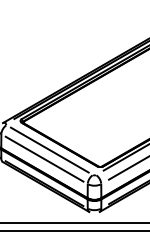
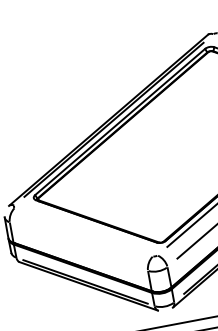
line: (49, 149) -> (83, 231), removed
line: (44, 158) -> (78, 245), removed

